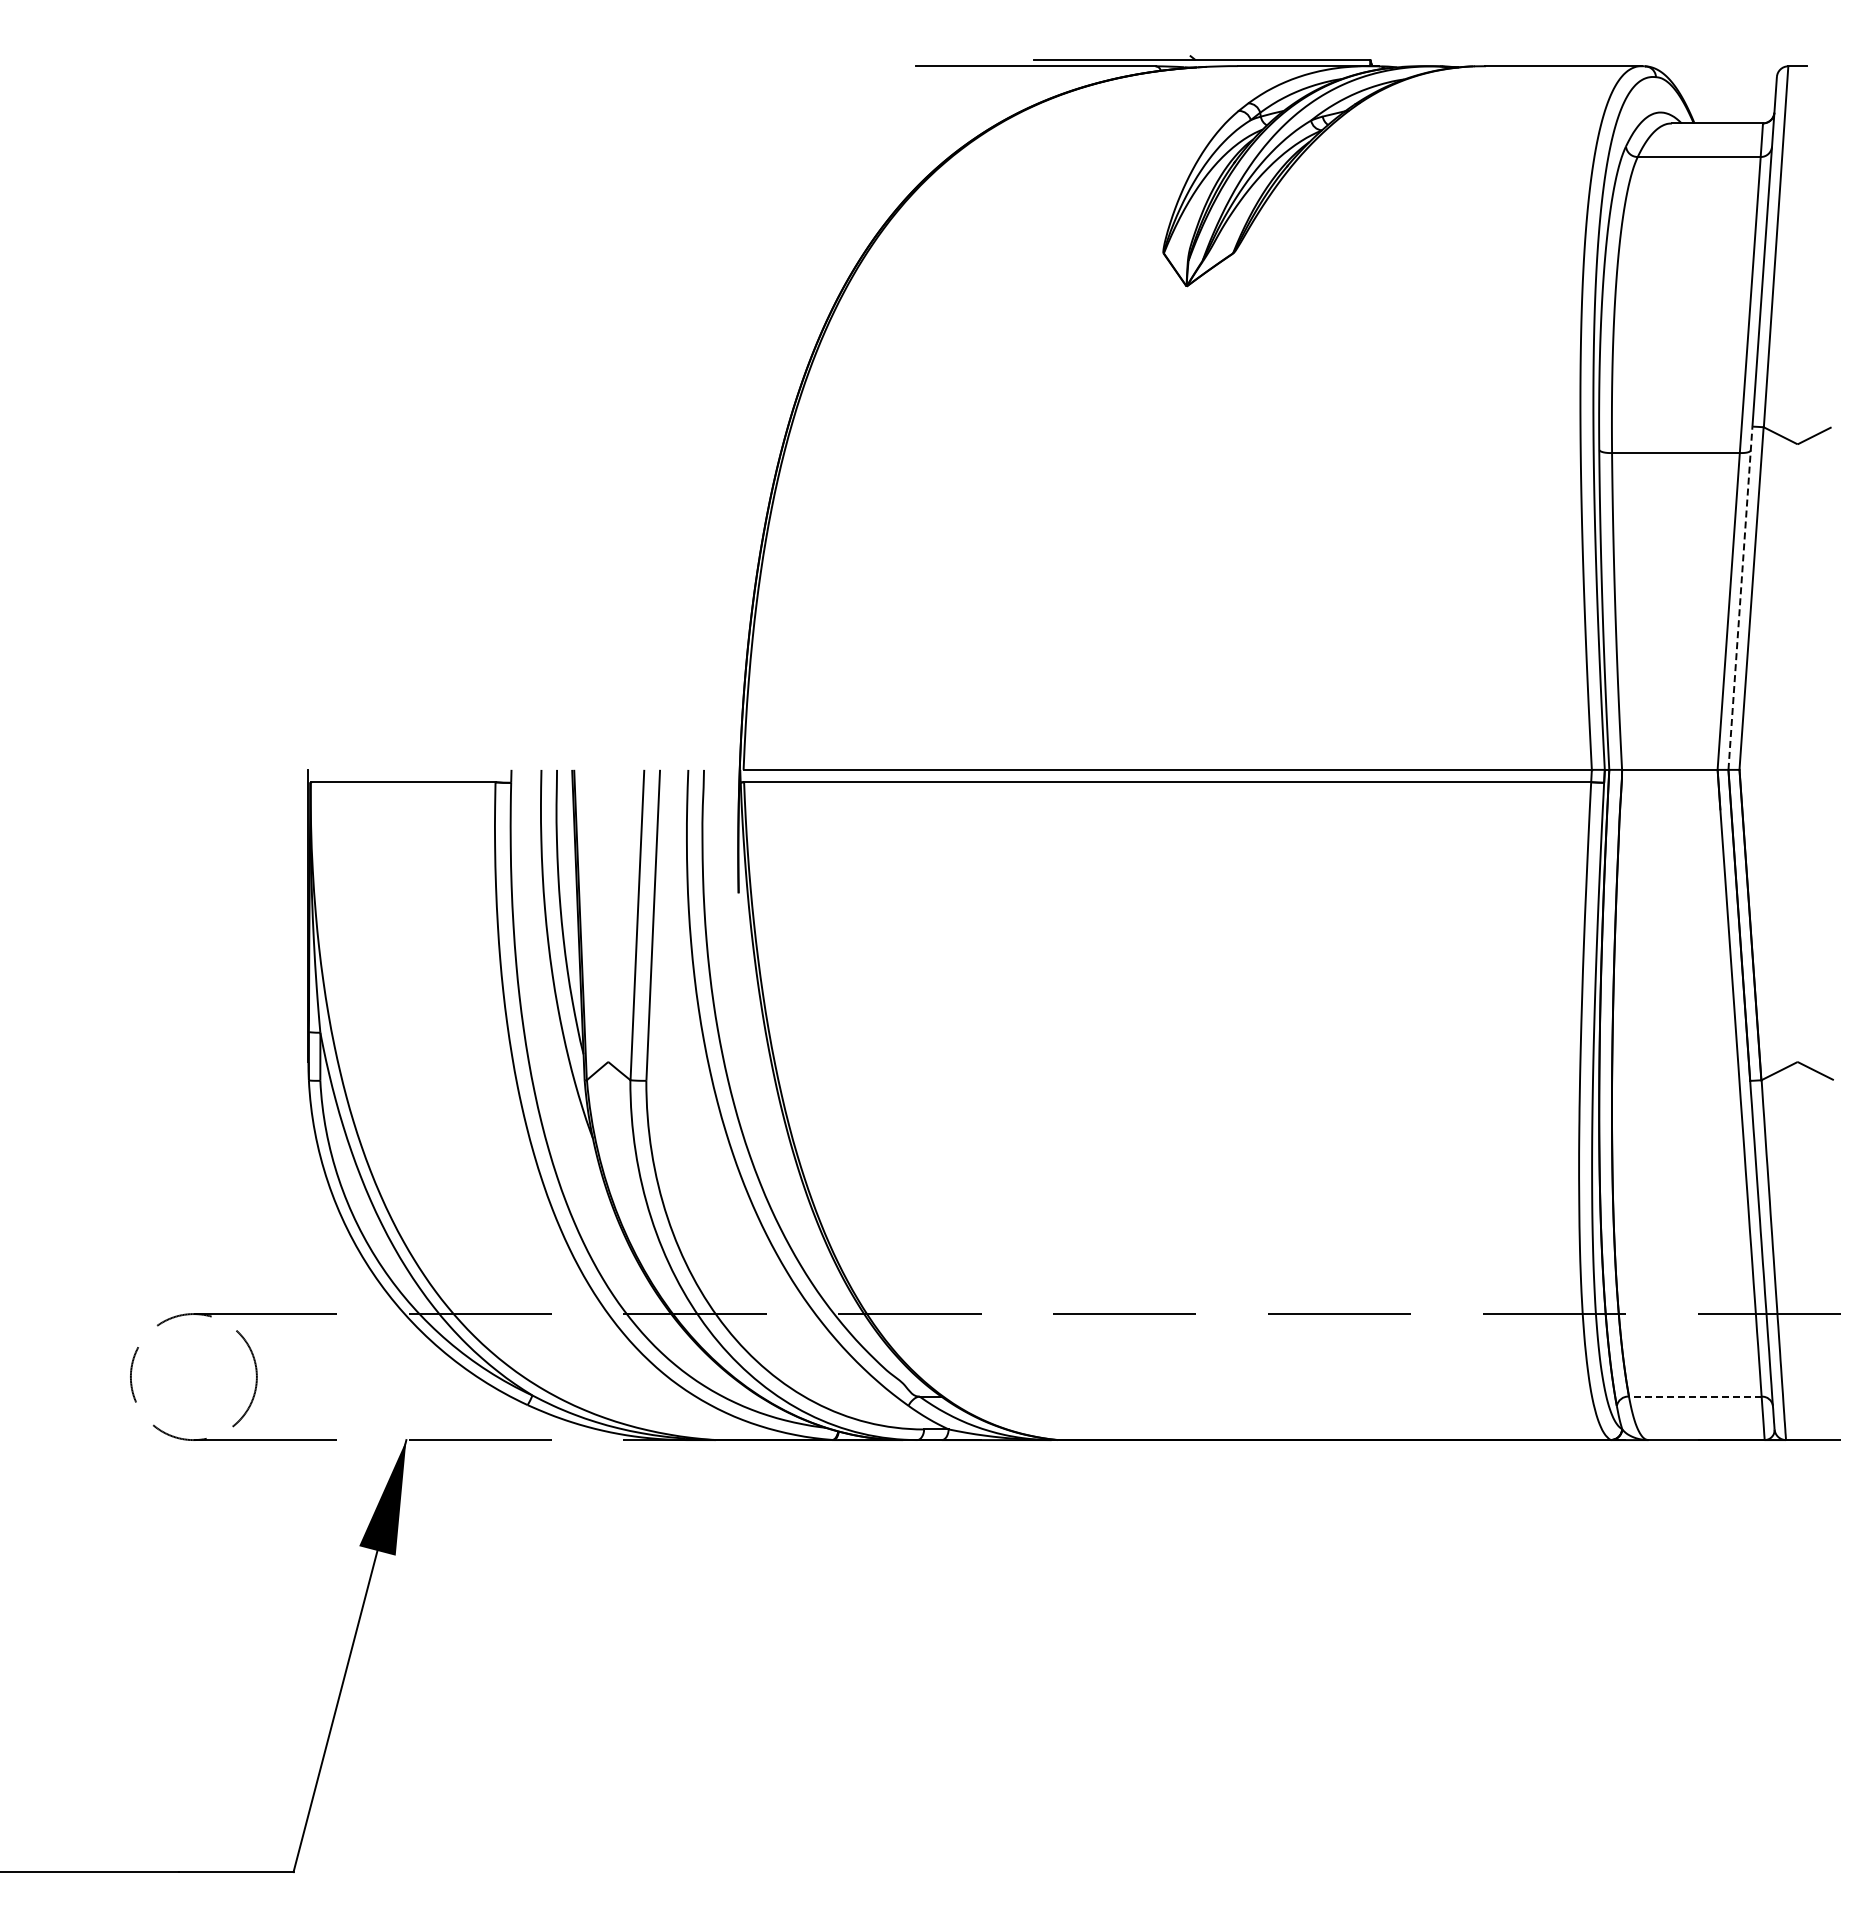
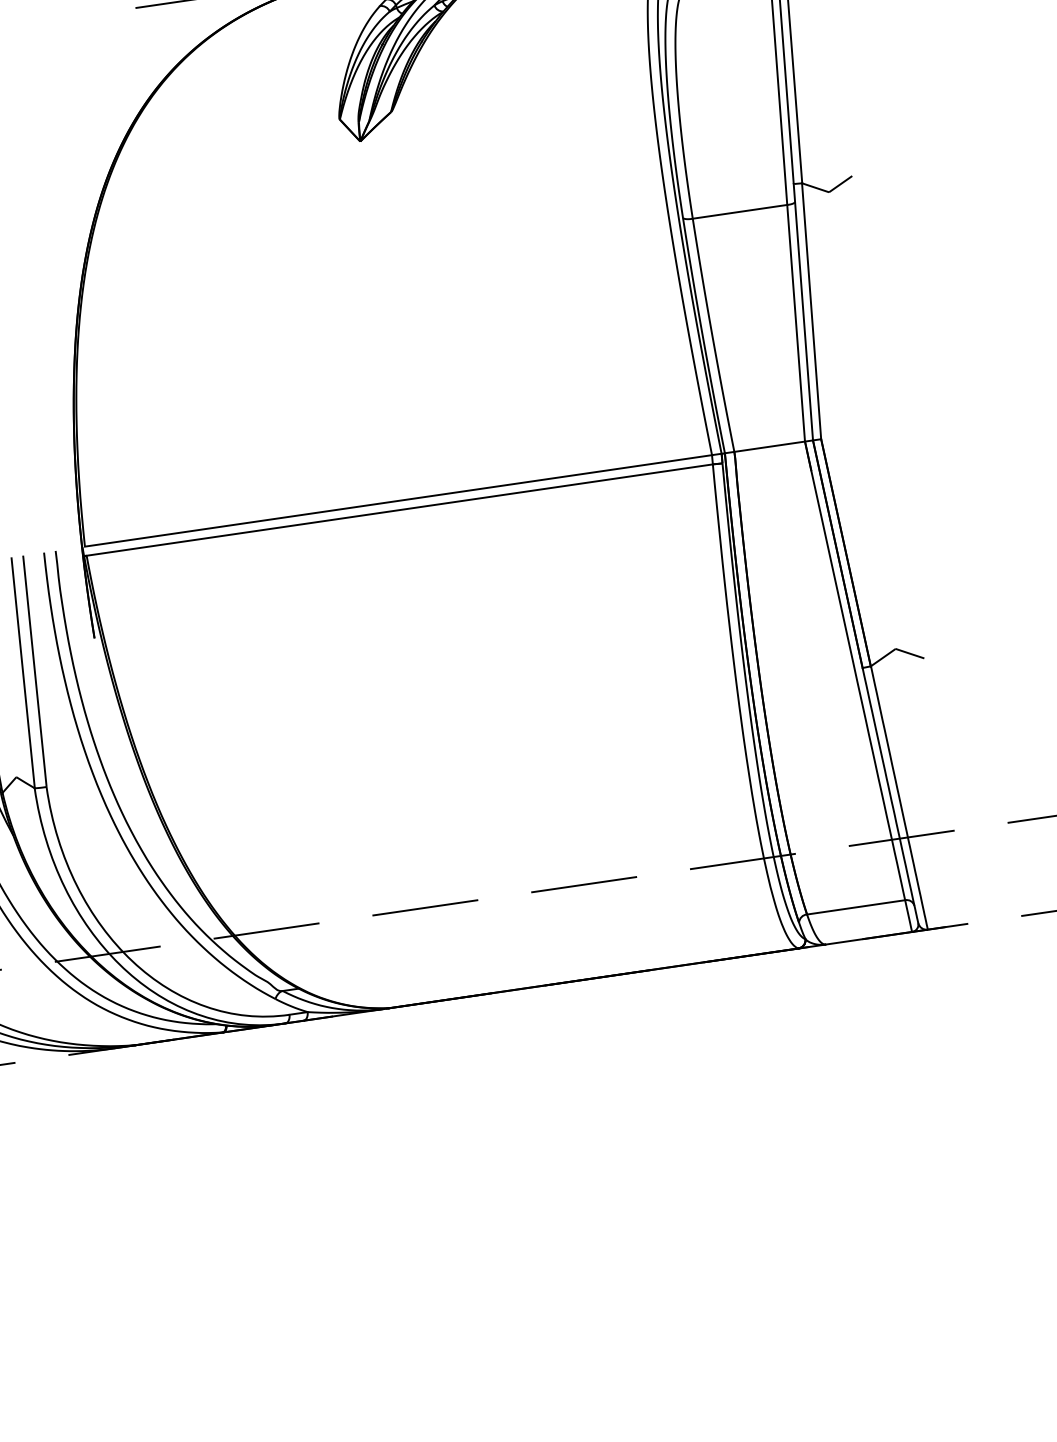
line: (1740, 598) -> (803, 312), dashed -> solid
line: (1694, 1396) -> (855, 907), dashed -> solid

